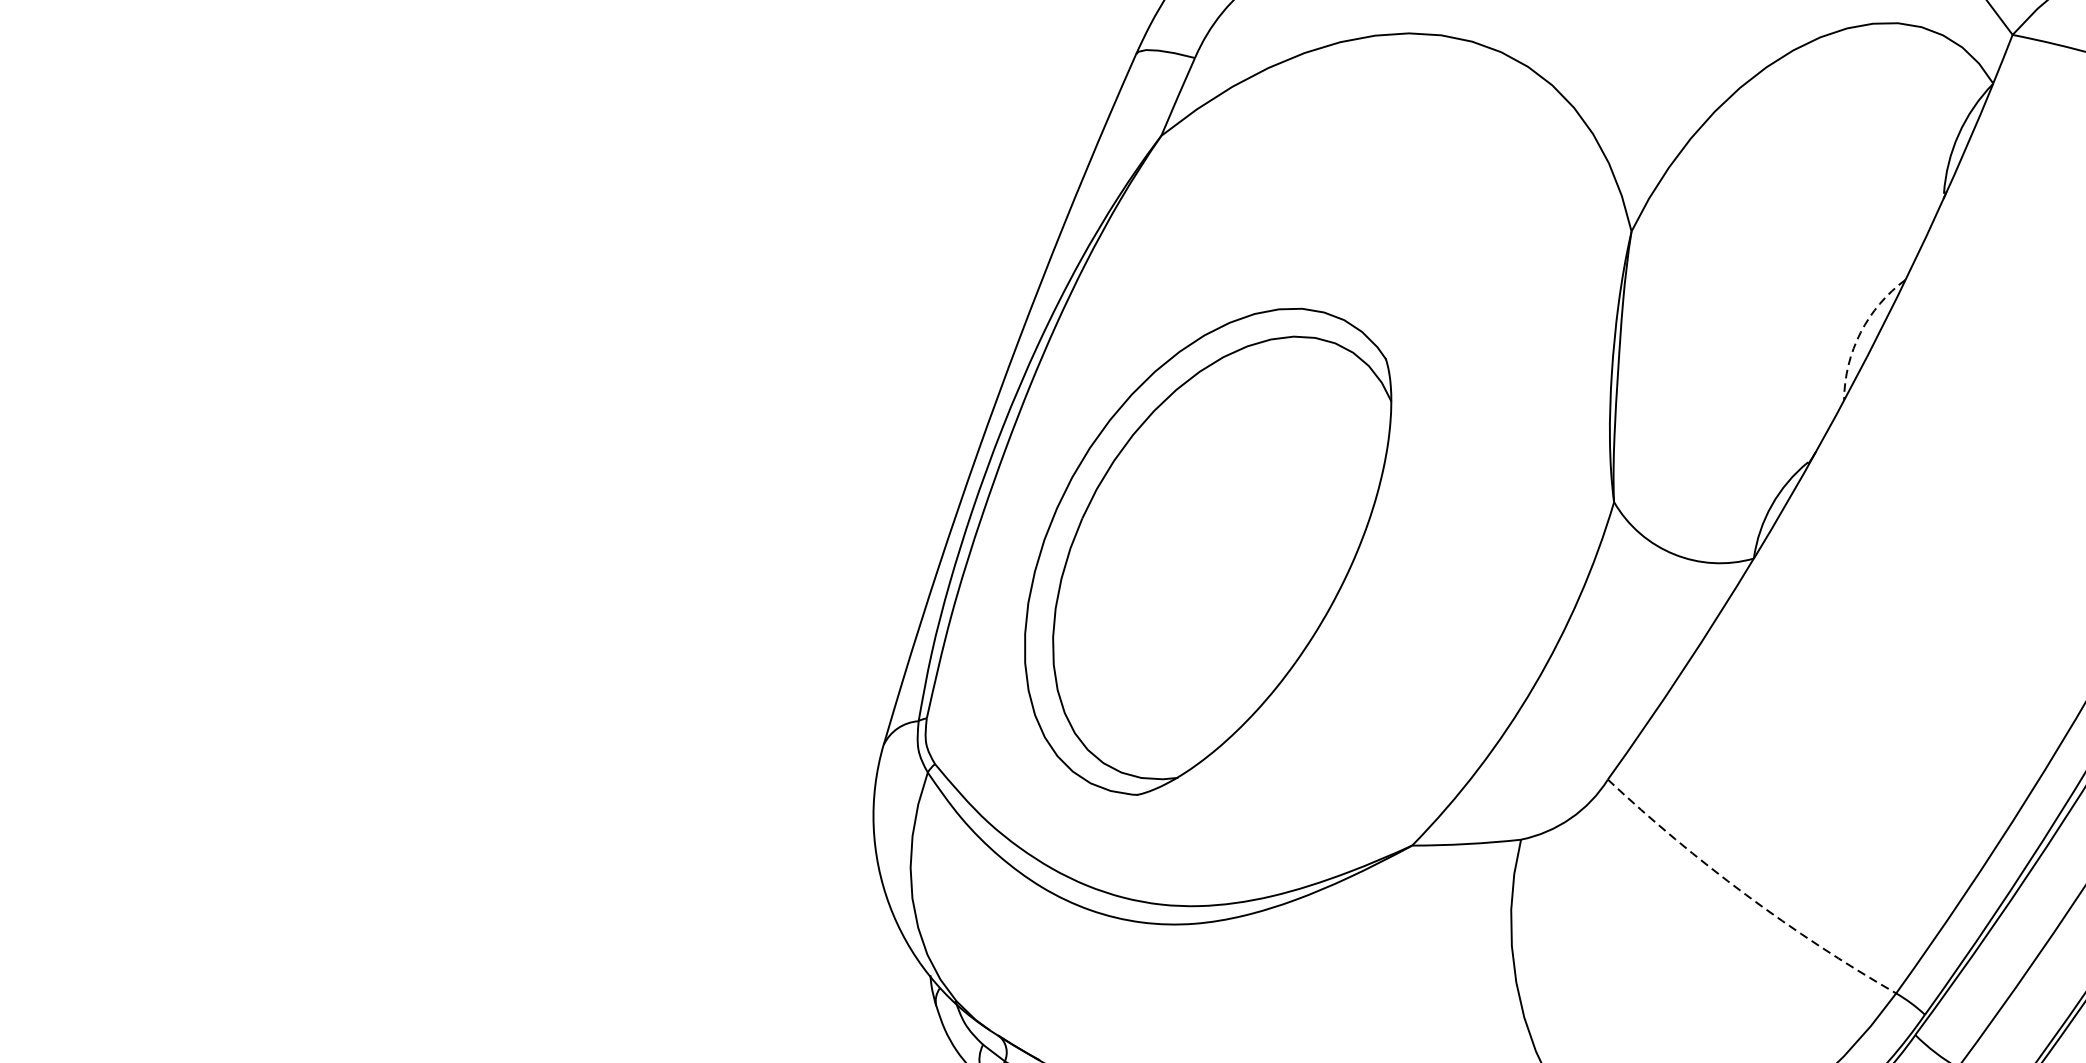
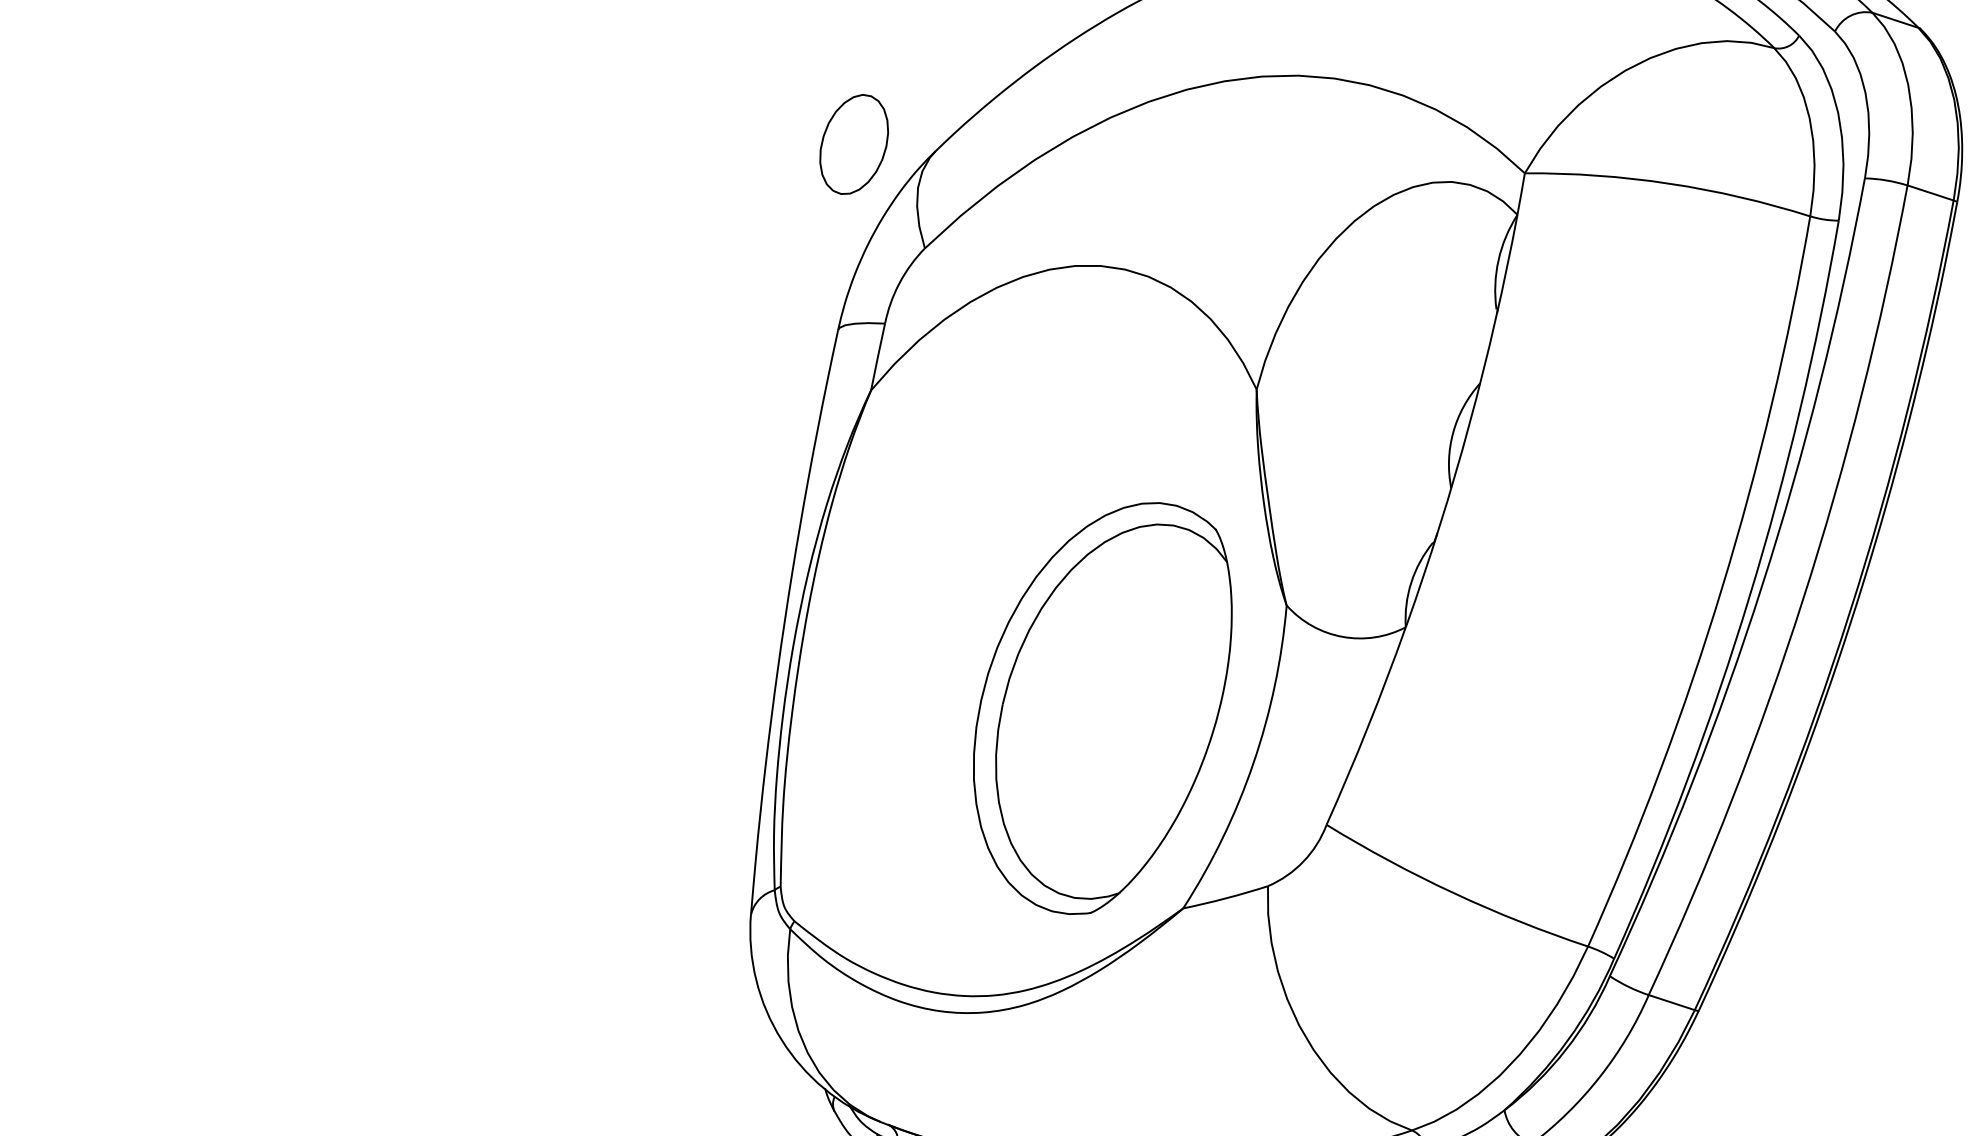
arc: (1860, 333) -> (1453, 432), dashed -> solid
part: (1202, 548) -> (1102, 708), moved
arc: (1745, 895) -> (1453, 893), dashed -> solid

